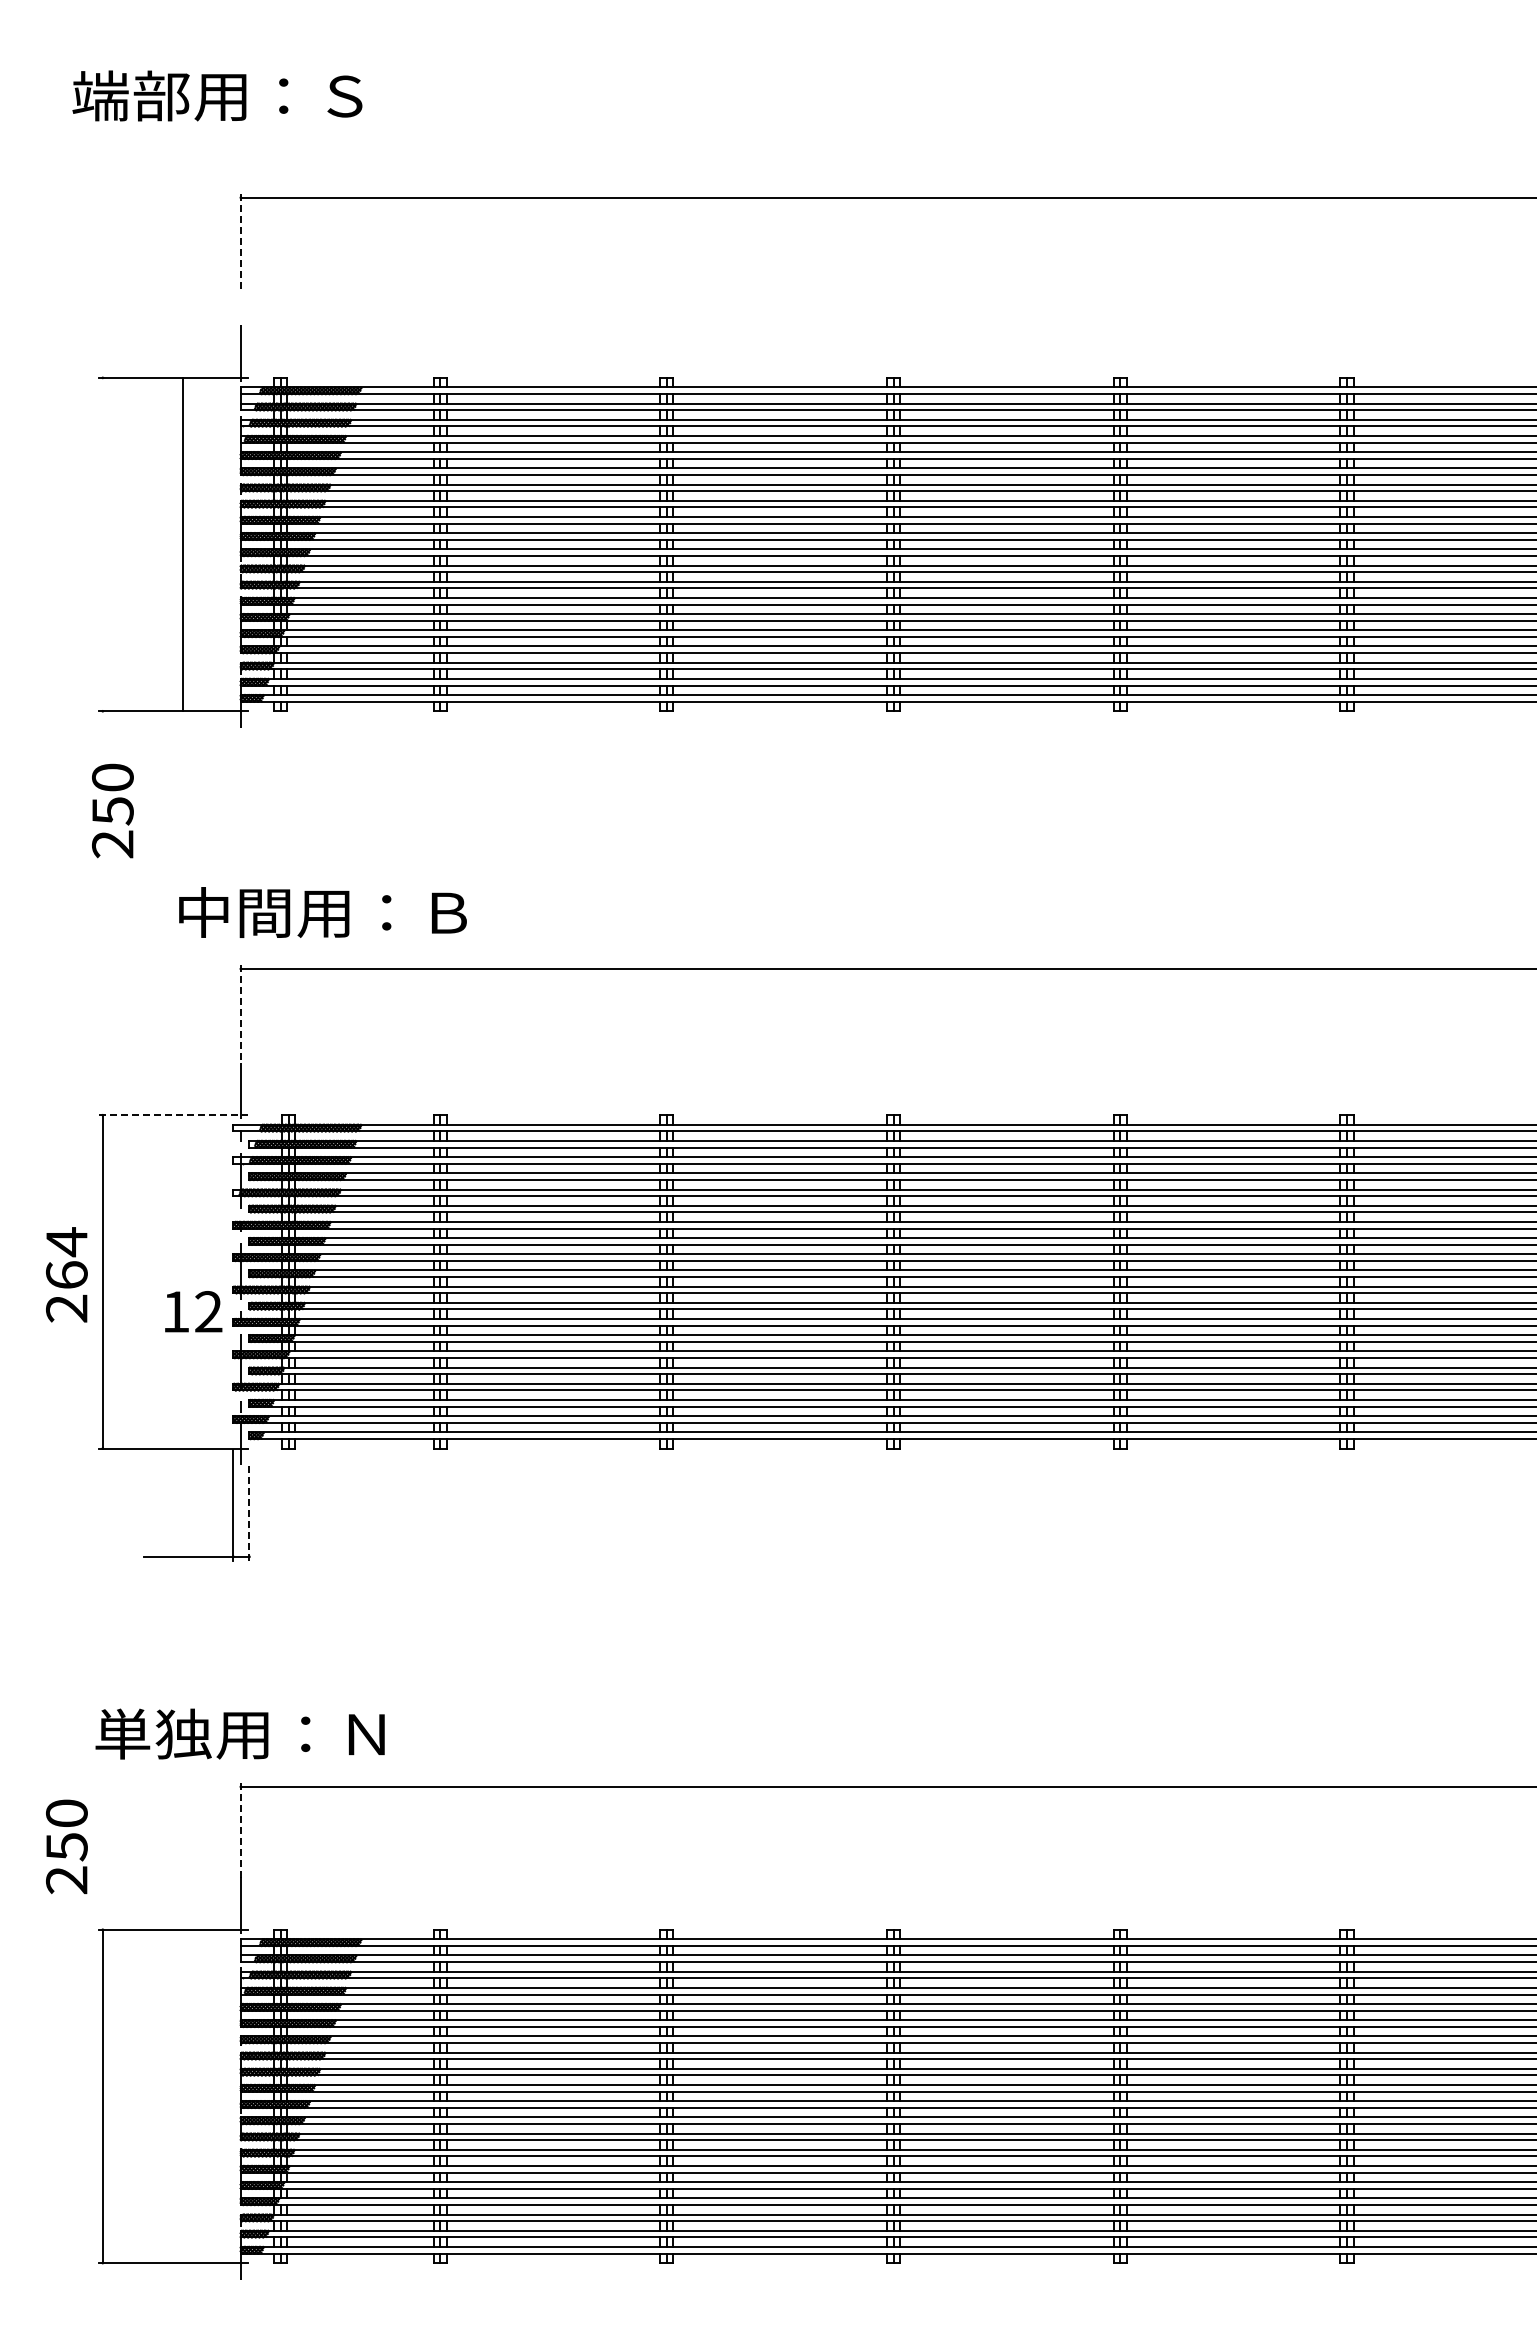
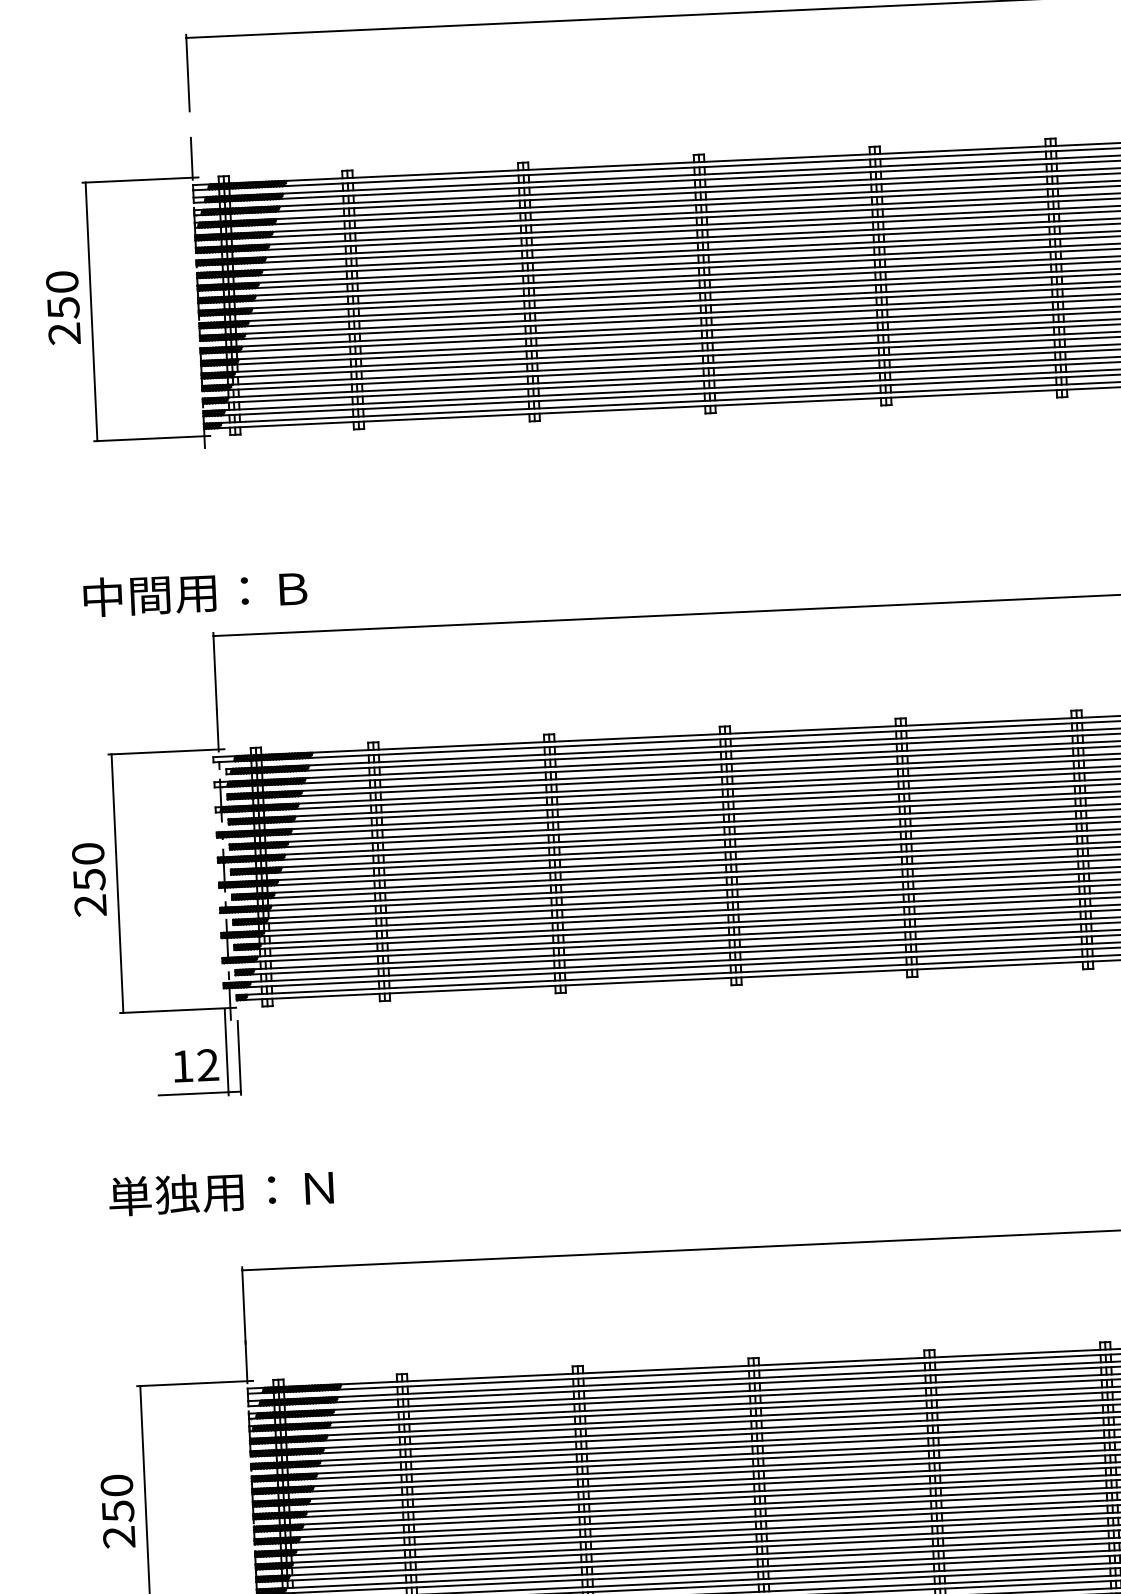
line: (240, 243) -> (187, 73), dashed -> solid
line: (182, 544) -> (91, 311), moved
text: (112, 810) -> (63, 307), moved
text: (322, 912) -> (194, 593), moved
line: (240, 1014) -> (214, 671), dashed -> solid
line: (173, 1115) -> (166, 752), dashed -> solid
text: (66, 1258) -> (88, 866), 264 -> 250
text: (193, 1311) -> (196, 1065), moved
line: (249, 1513) -> (239, 1058), dashed -> solid
text: (239, 1733) -> (220, 1191), moved
line: (240, 1832) -> (243, 1305), dashed -> solid
text: (66, 1846) -> (117, 1511), moved

